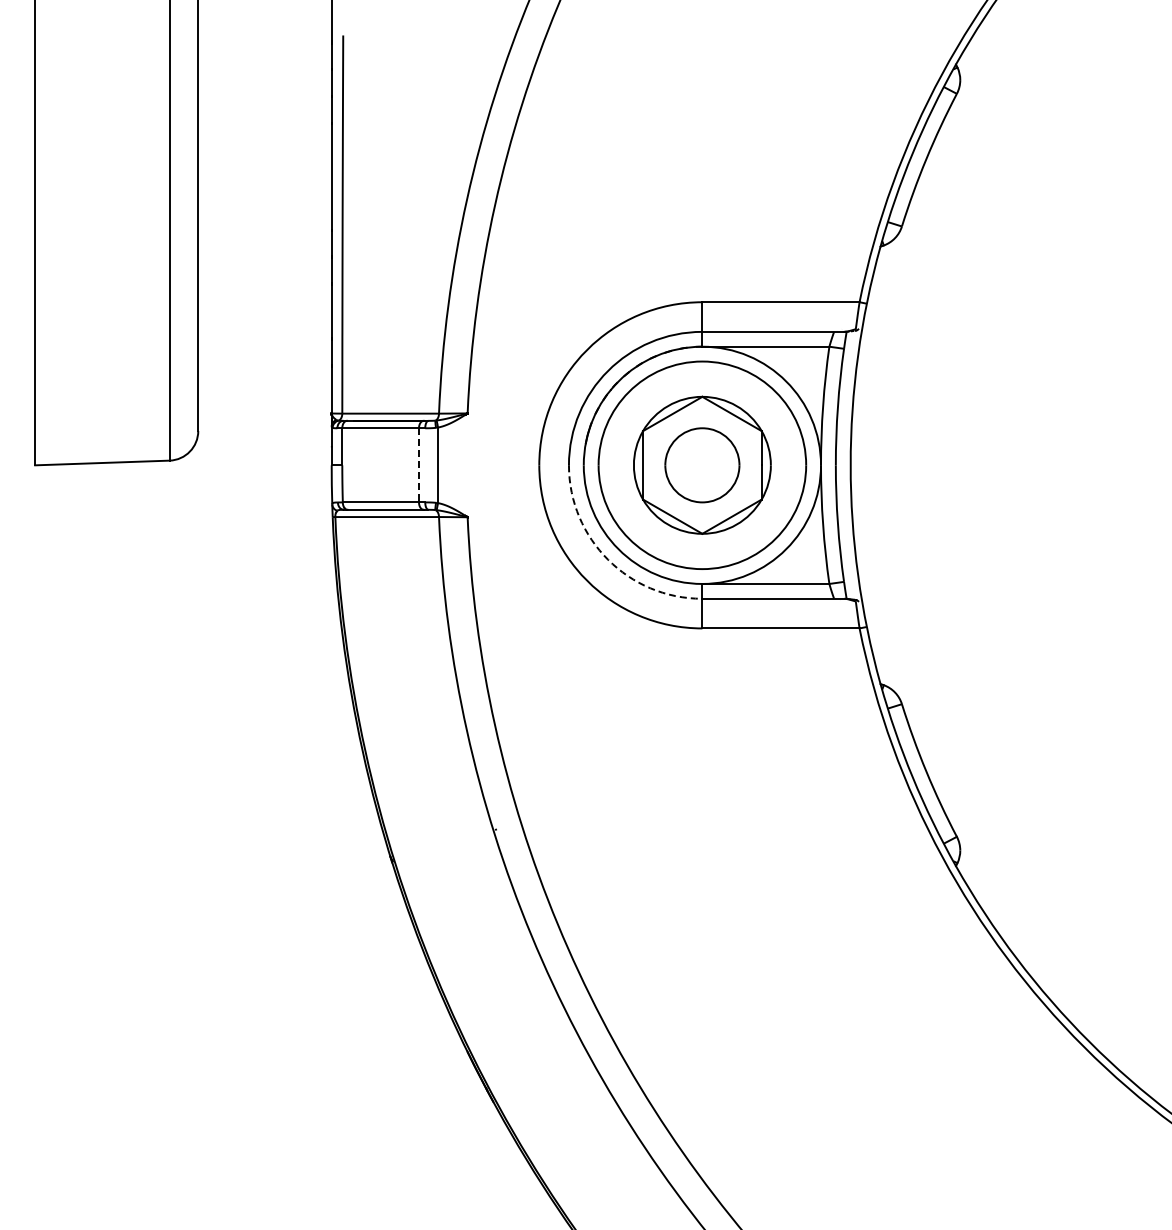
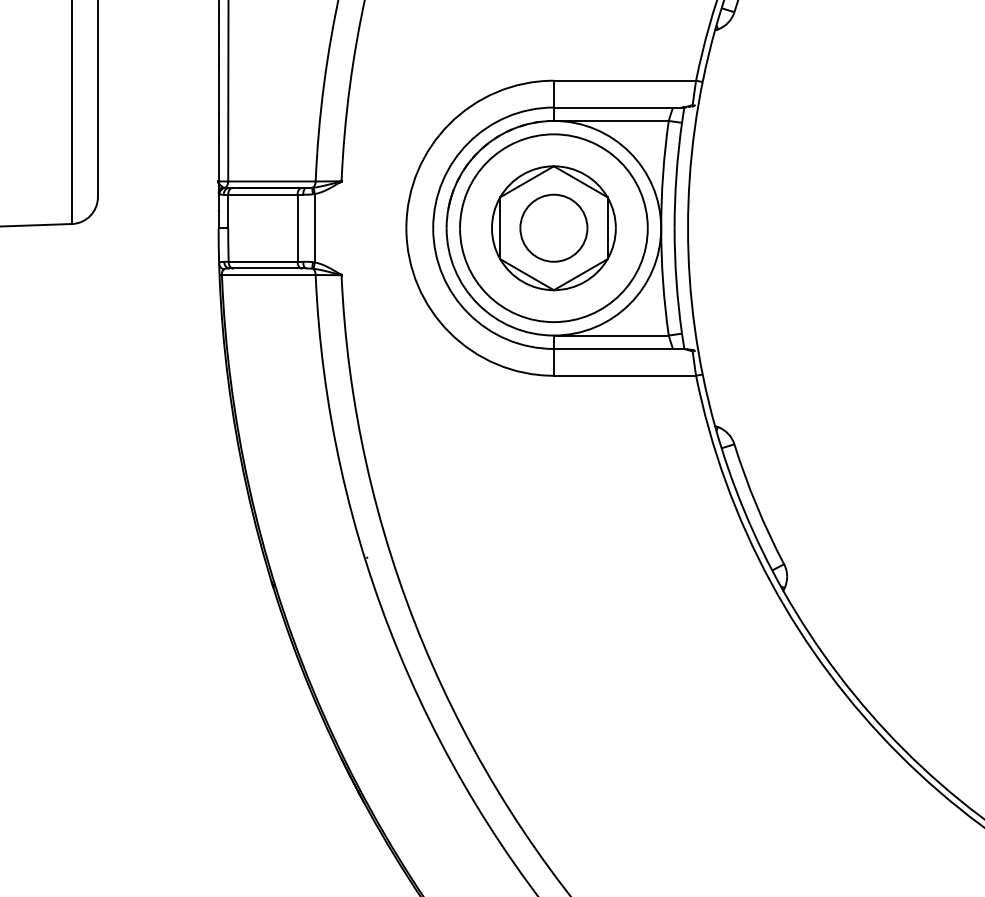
line: (419, 465) -> (298, 228), dashed -> solid
arc: (608, 559) -> (468, 313), dashed -> solid

